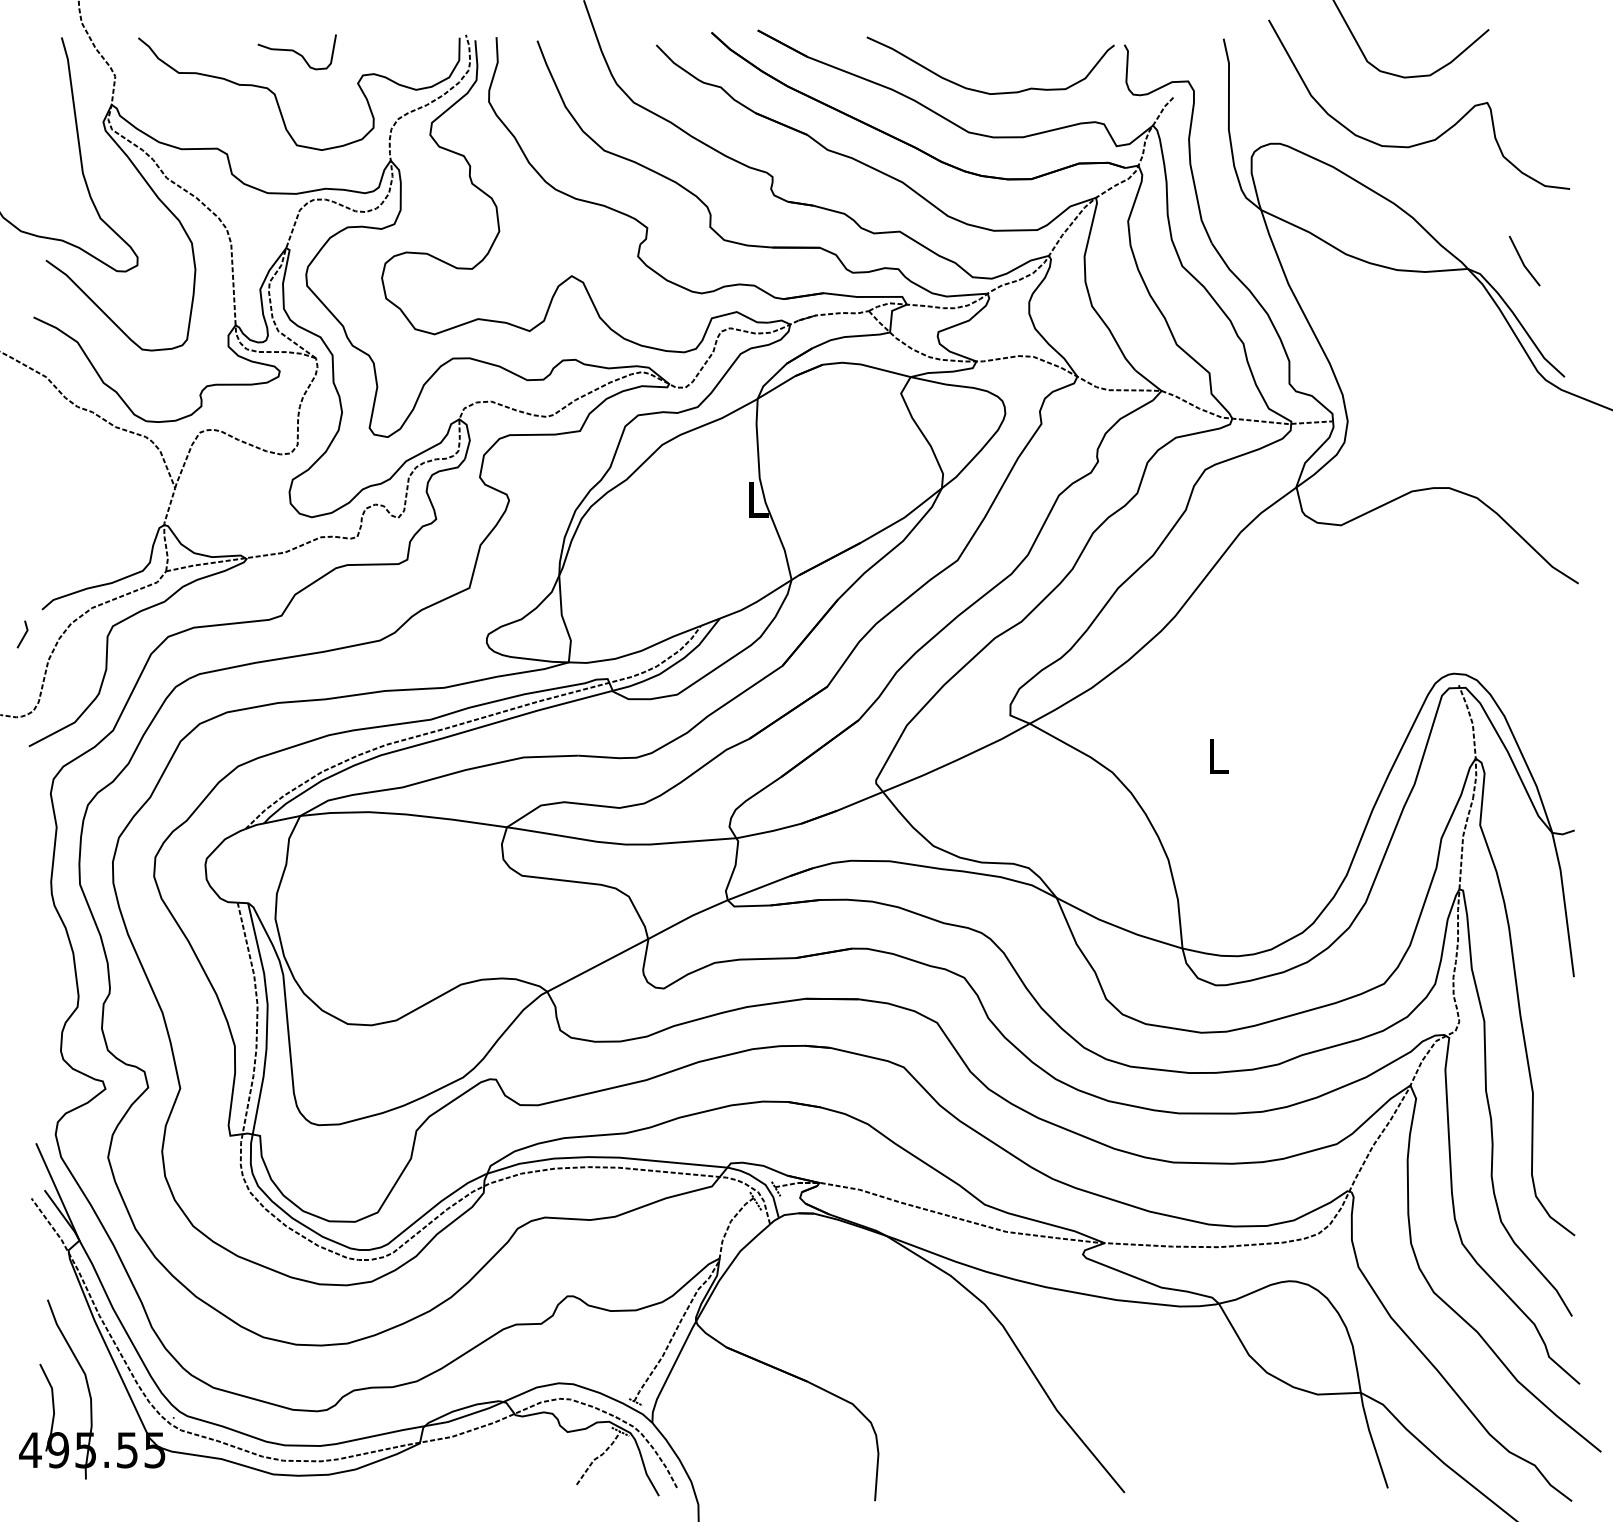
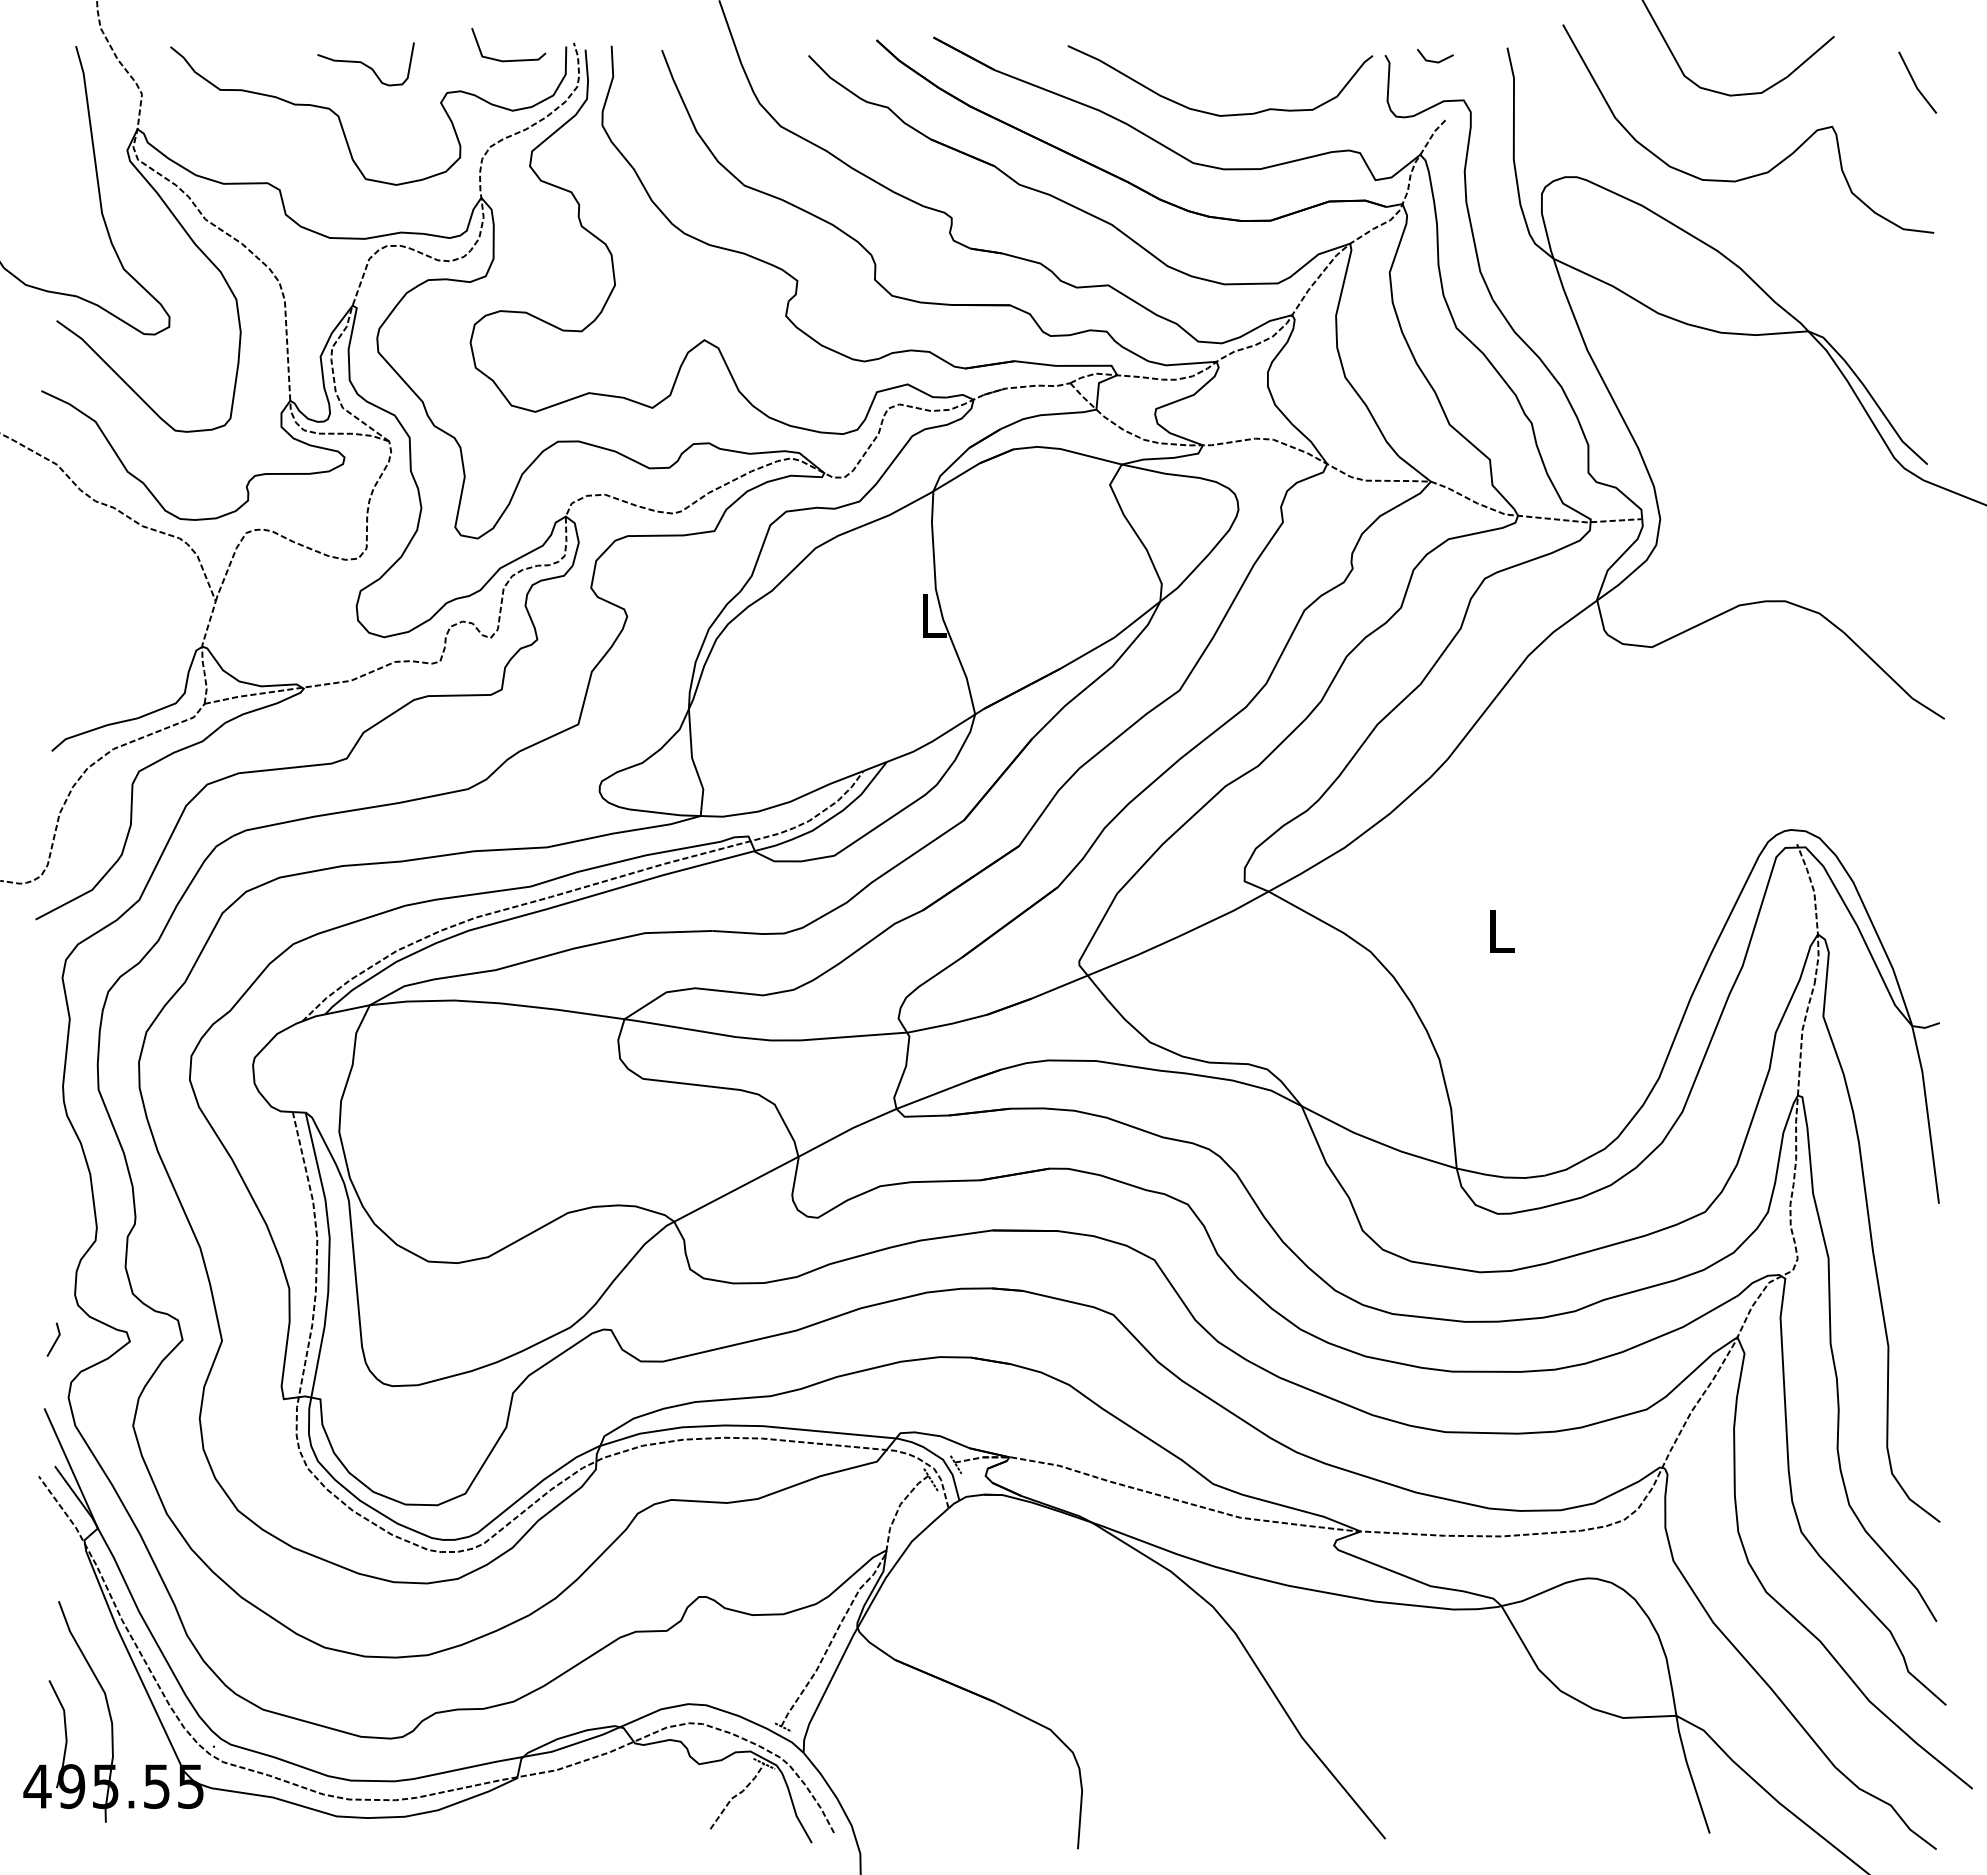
line: (412, 48) -> (508, 59), added
line: (1165, 49) -> (1435, 61), added
line: (1523, 261) -> (1916, 83), moved
line: (23, 635) -> (54, 1340), moved

